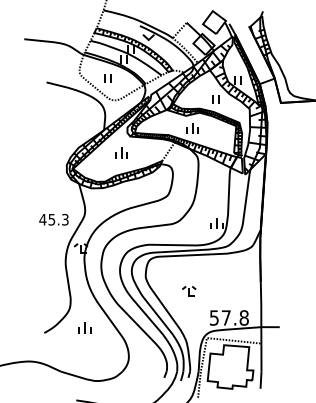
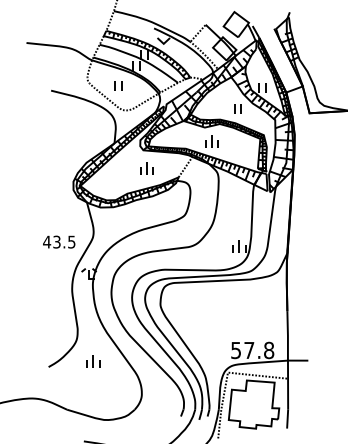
part: (121, 152) -> (146, 168), moved
text: (58, 219) -> (64, 241), 45.3 -> 43.5
part: (189, 290) -> (208, 320), removed

